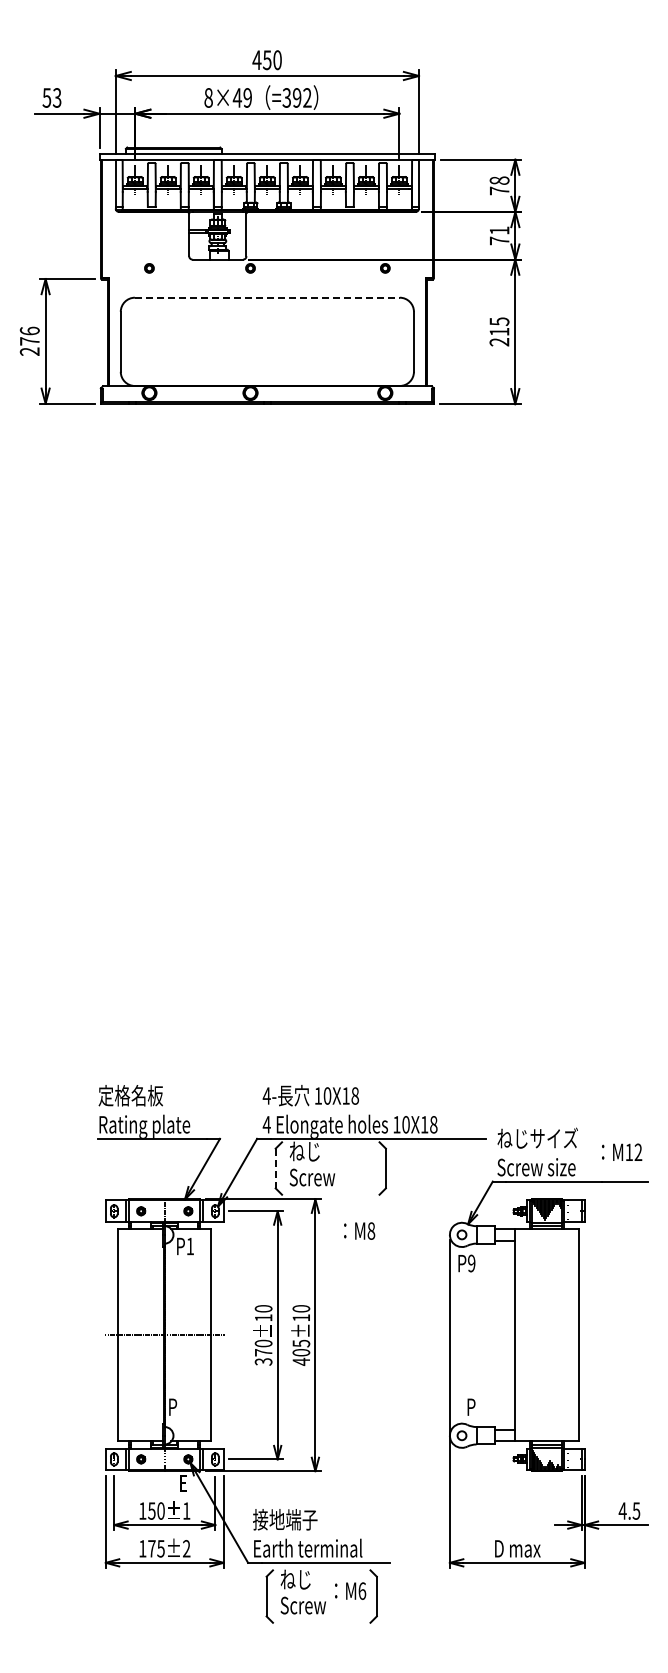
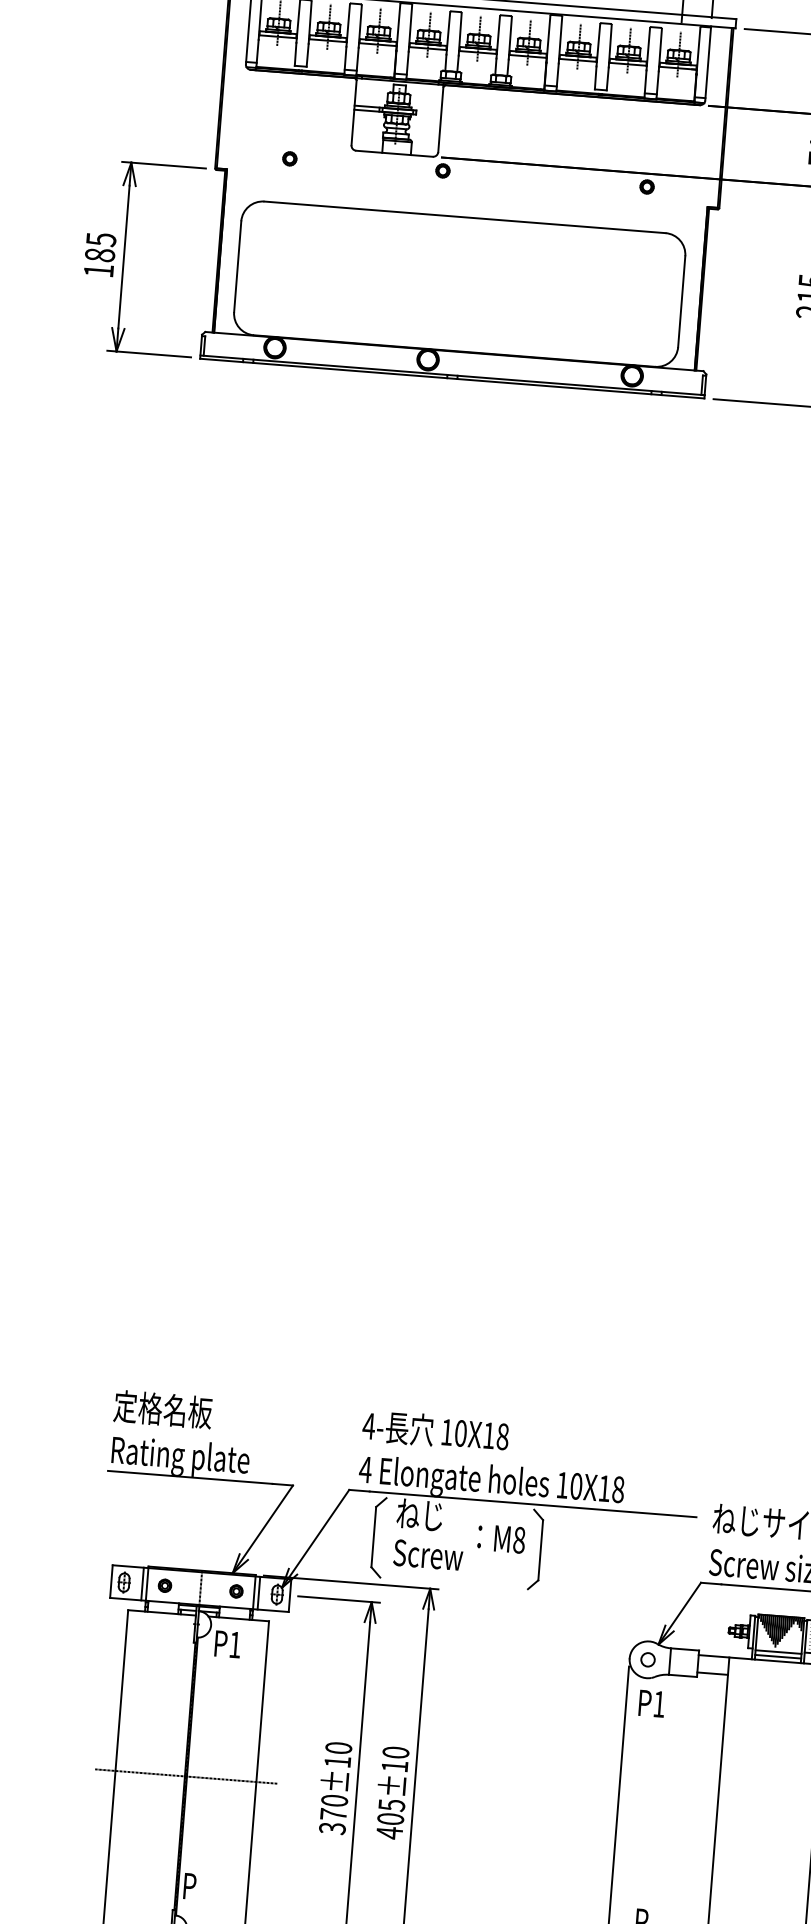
line: (267, 297) -> (465, 217), dashed -> solid
text: (29, 340) -> (99, 253), 276 -> 185
line: (275, 1168) -> (373, 1537), dashed -> solid
text: (359, 1230) -> (501, 1537), moved
text: (471, 1263) -> (659, 1704), P9 -> P1

